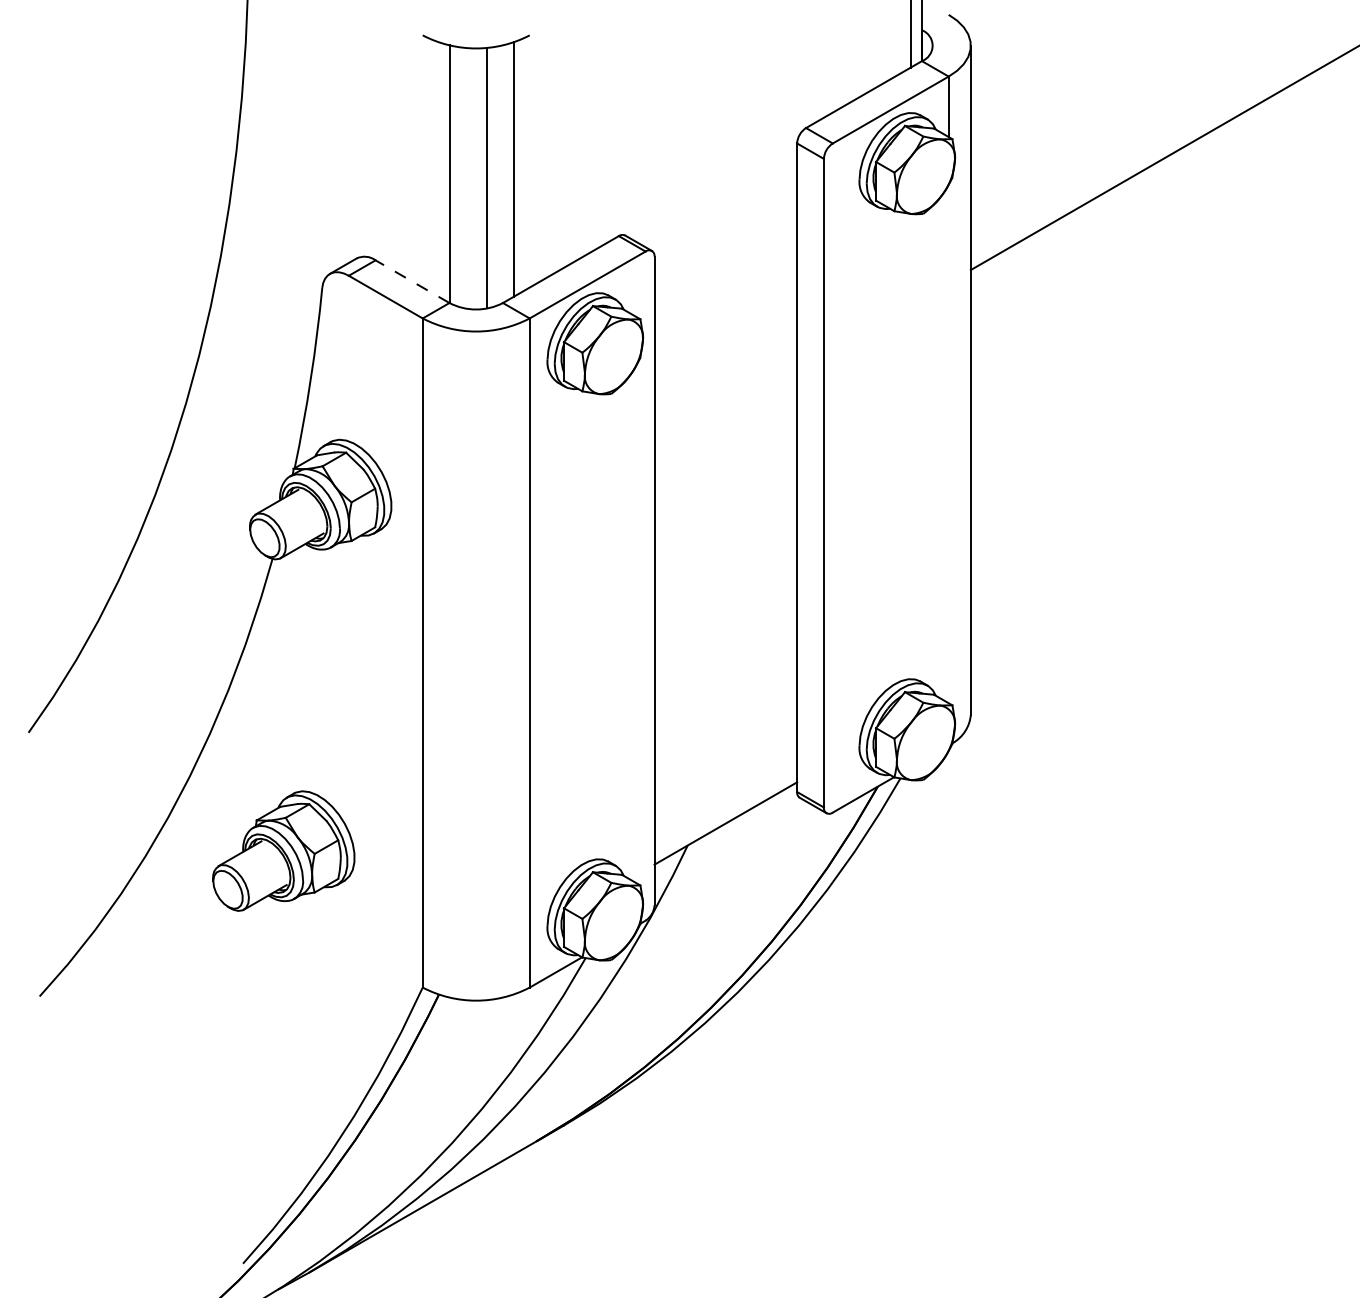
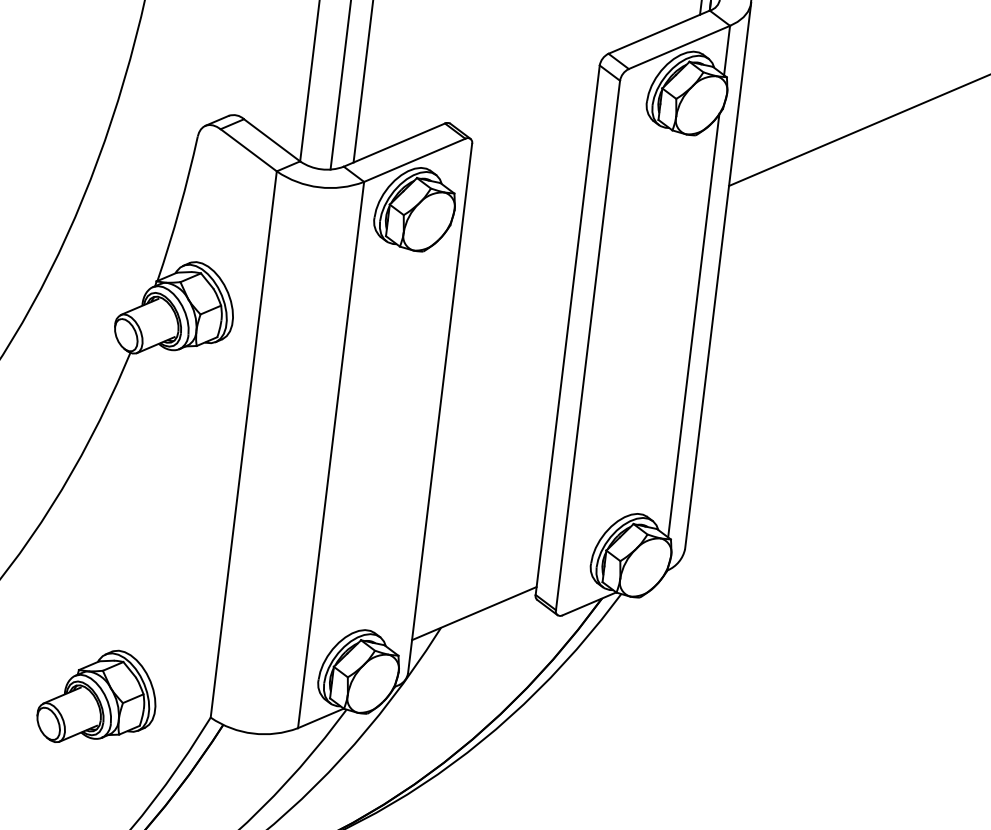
line: (412, 281) -> (272, 140), dashed -> solid
line: (948, 443) -> (693, 325), added
part: (283, 850) -> (97, 697), moved

